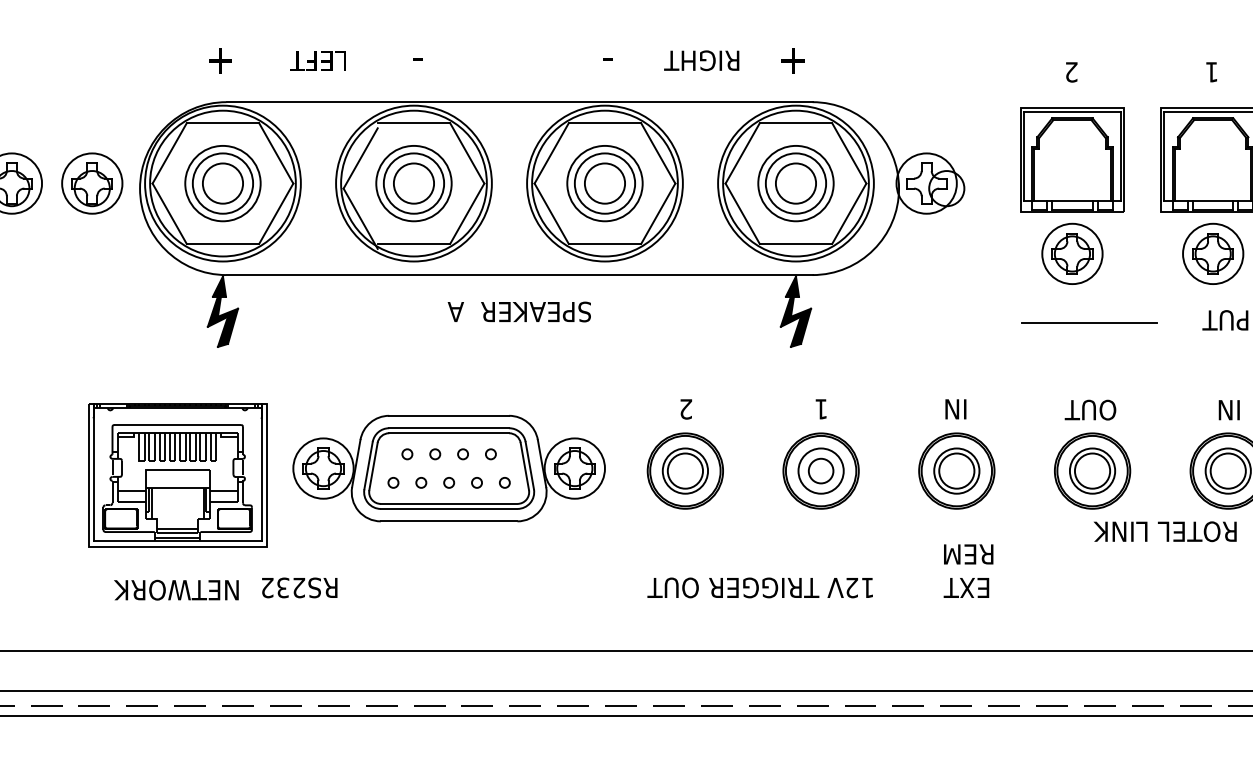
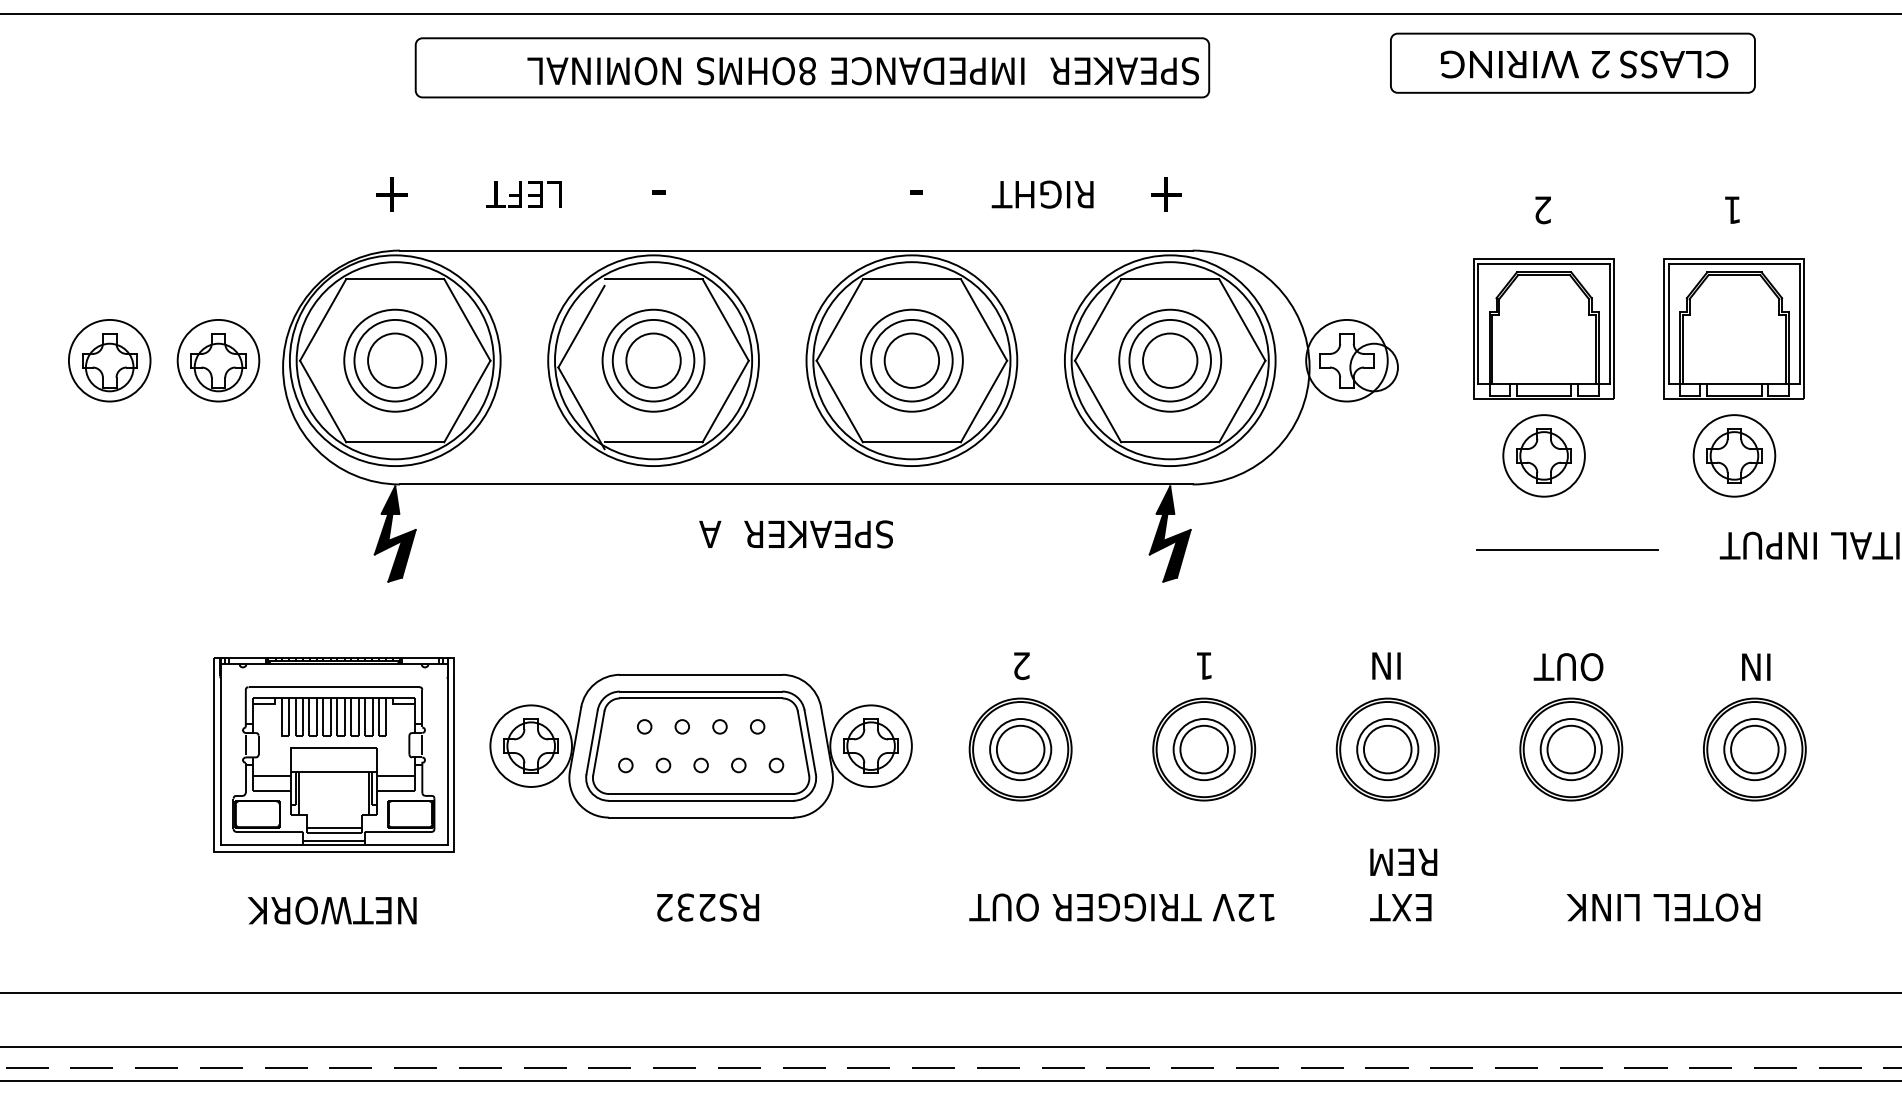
circle: (821, 471) -> (1204, 749), size x1.43
text: (1165, 531) -> (1663, 907), moved
text: (300, 587) -> (708, 907), moved

